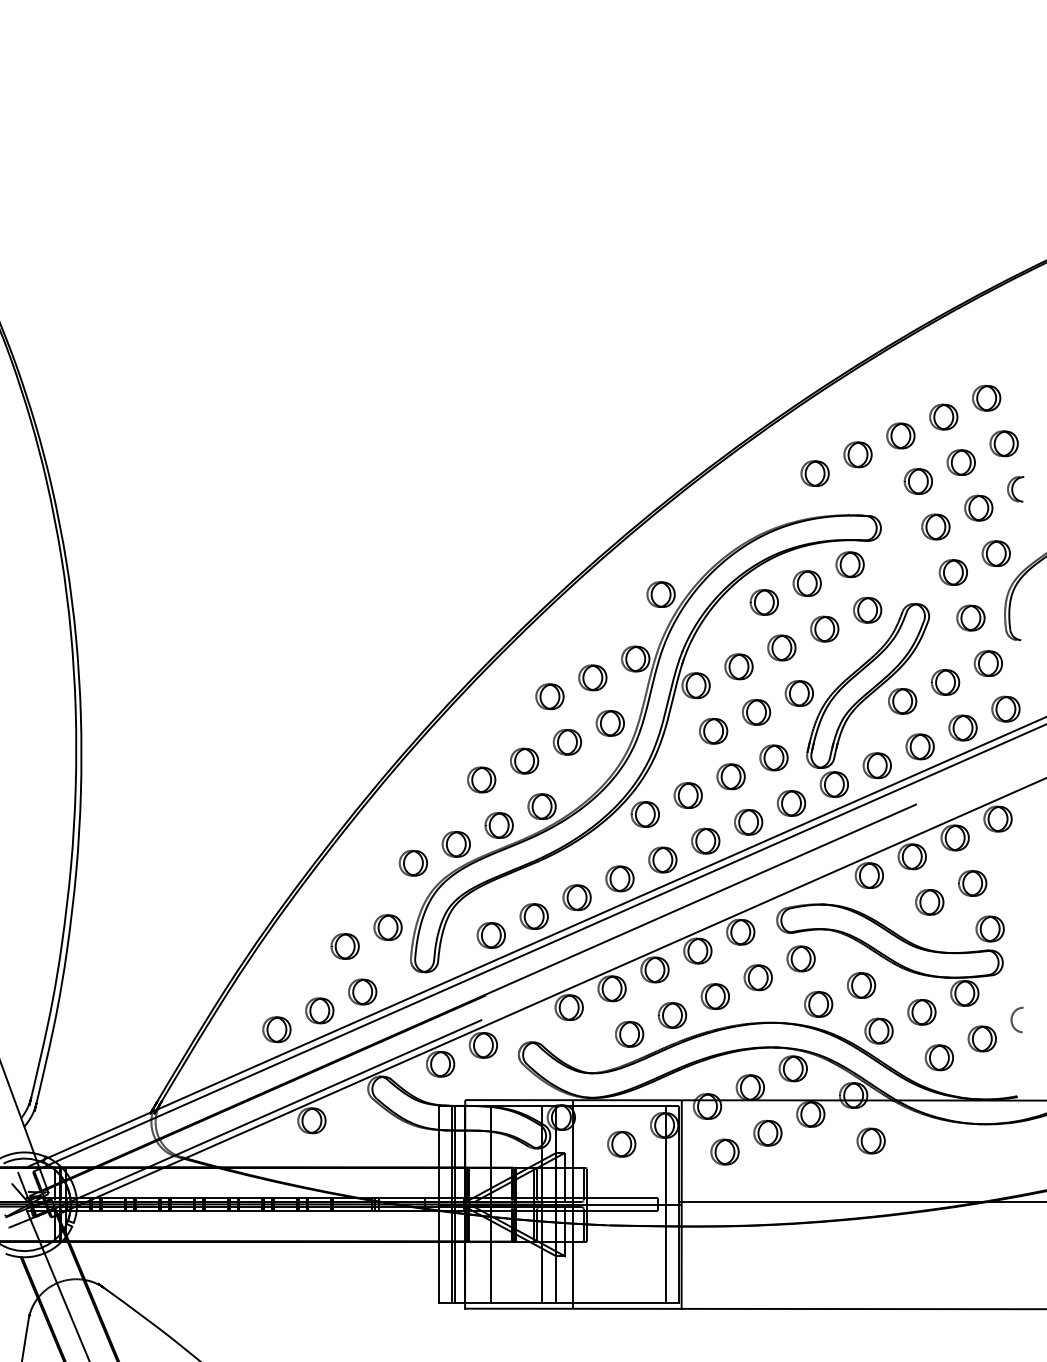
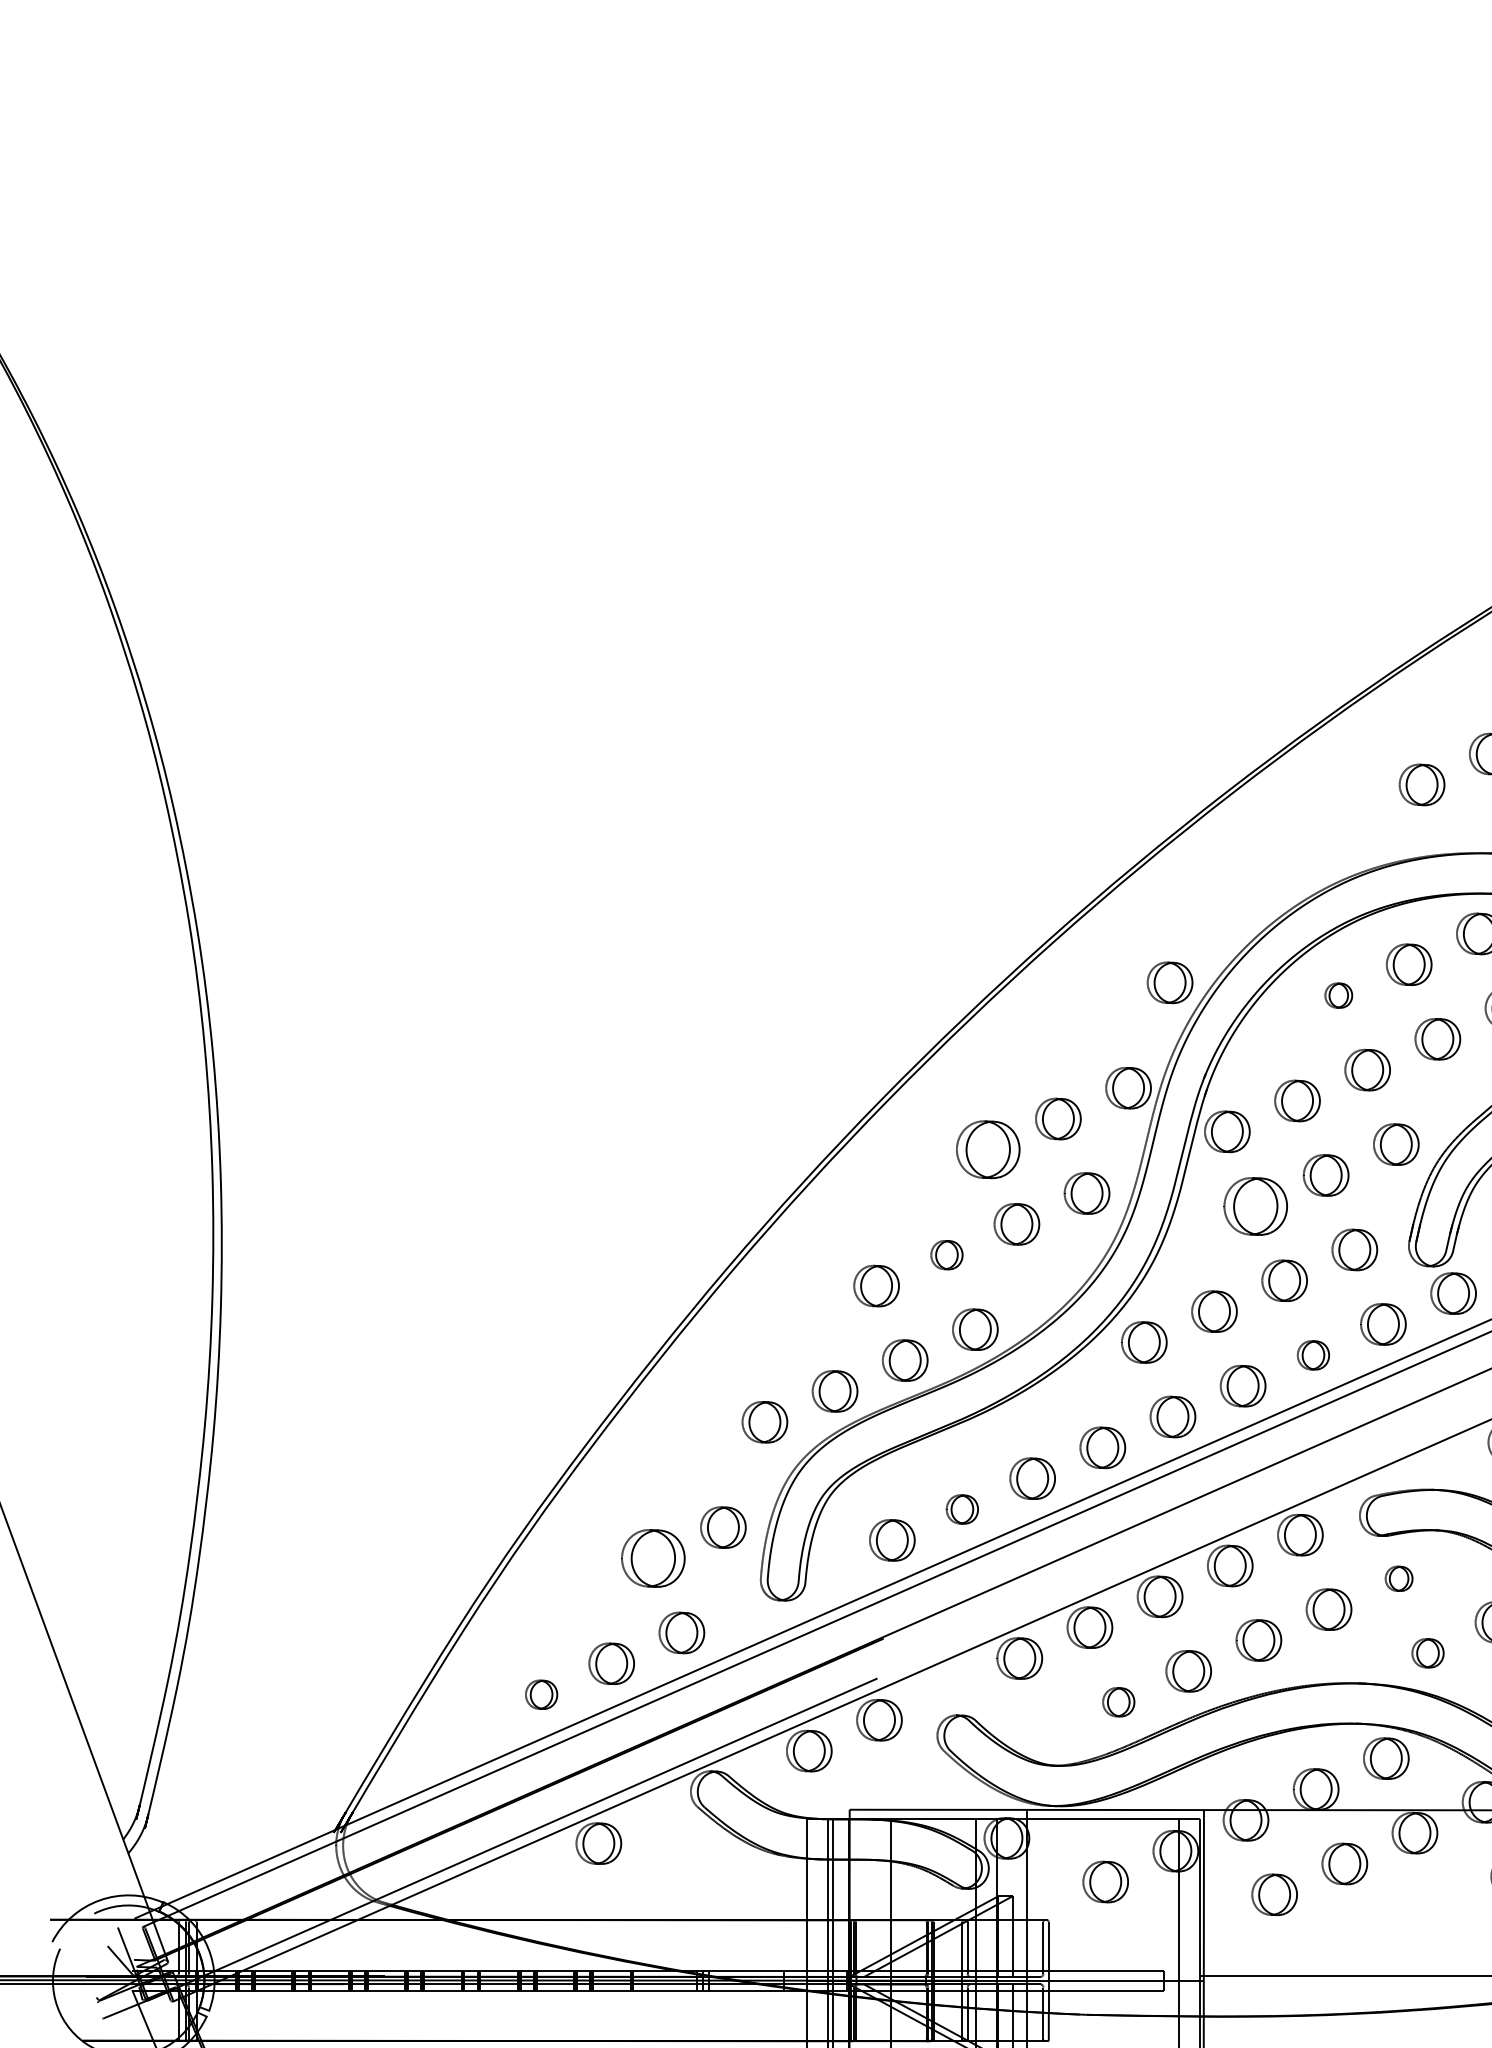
part: (763, 602) -> (1337, 995), size x0.6
part: (549, 696) -> (987, 1149), size x1.4
part: (713, 730) -> (1255, 1205), size x1.4
part: (524, 760) -> (946, 1254), size x0.7
part: (748, 822) -> (1313, 1355), size x0.7
part: (533, 916) -> (961, 1509), size x0.7
part: (344, 946) -> (652, 1558), size x1.4
part: (800, 958) -> (1398, 1578), size x0.6
part: (818, 1004) -> (1427, 1653), size x0.7
part: (276, 1029) -> (540, 1694), size x0.7
part: (629, 1034) -> (1118, 1702), size x0.7

